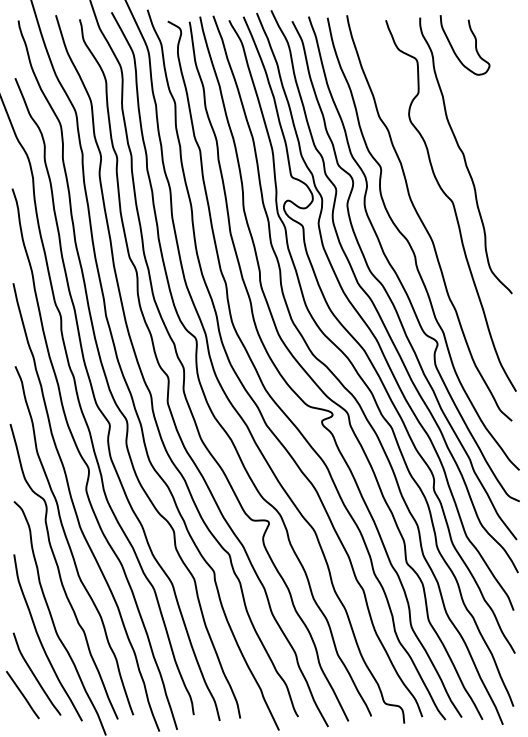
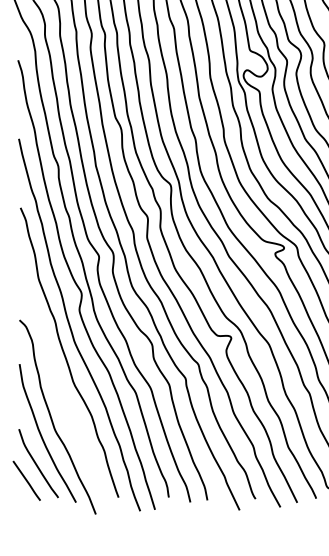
curve: (60, 572) -> (58, 379), removed

